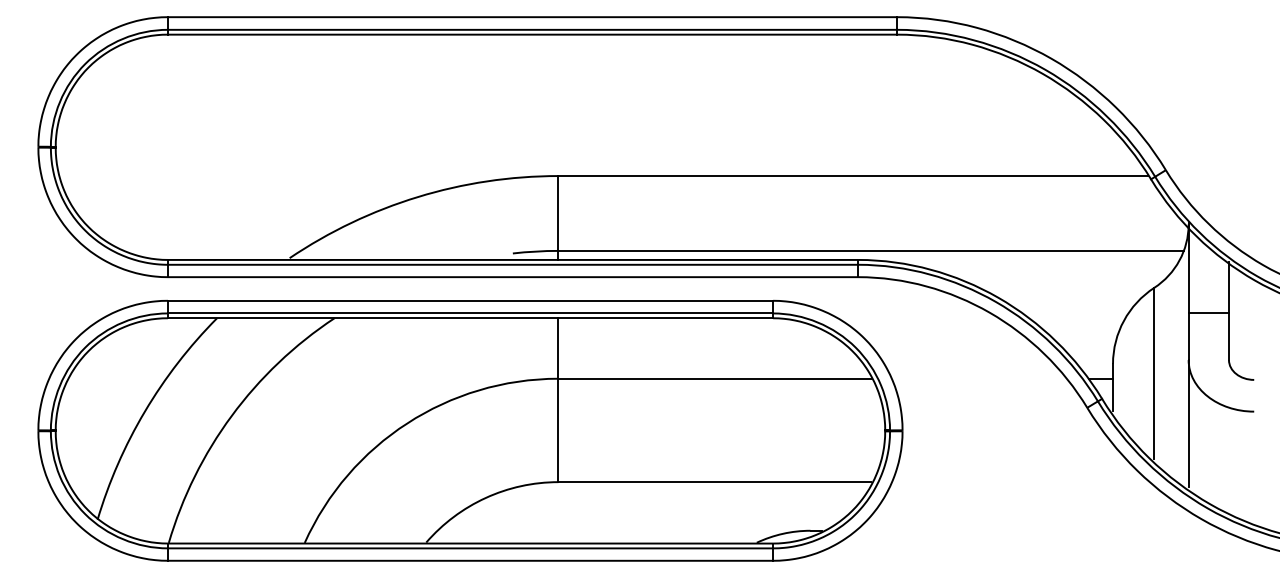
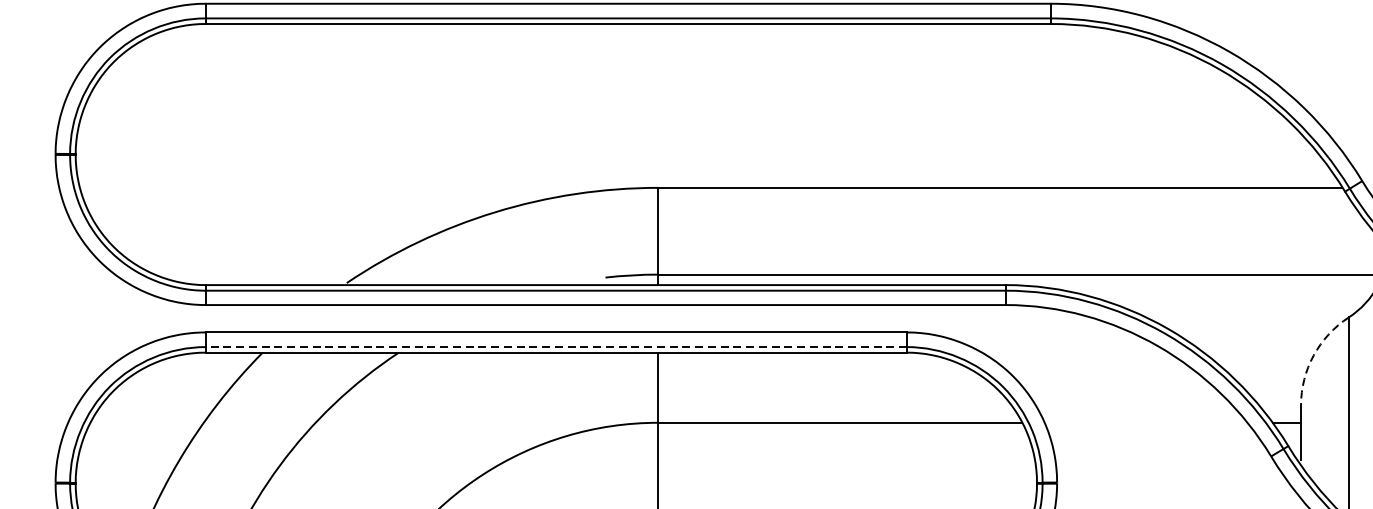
line: (470, 313) -> (556, 347), solid -> dashed
arc: (1124, 320) -> (1314, 355), solid -> dashed

